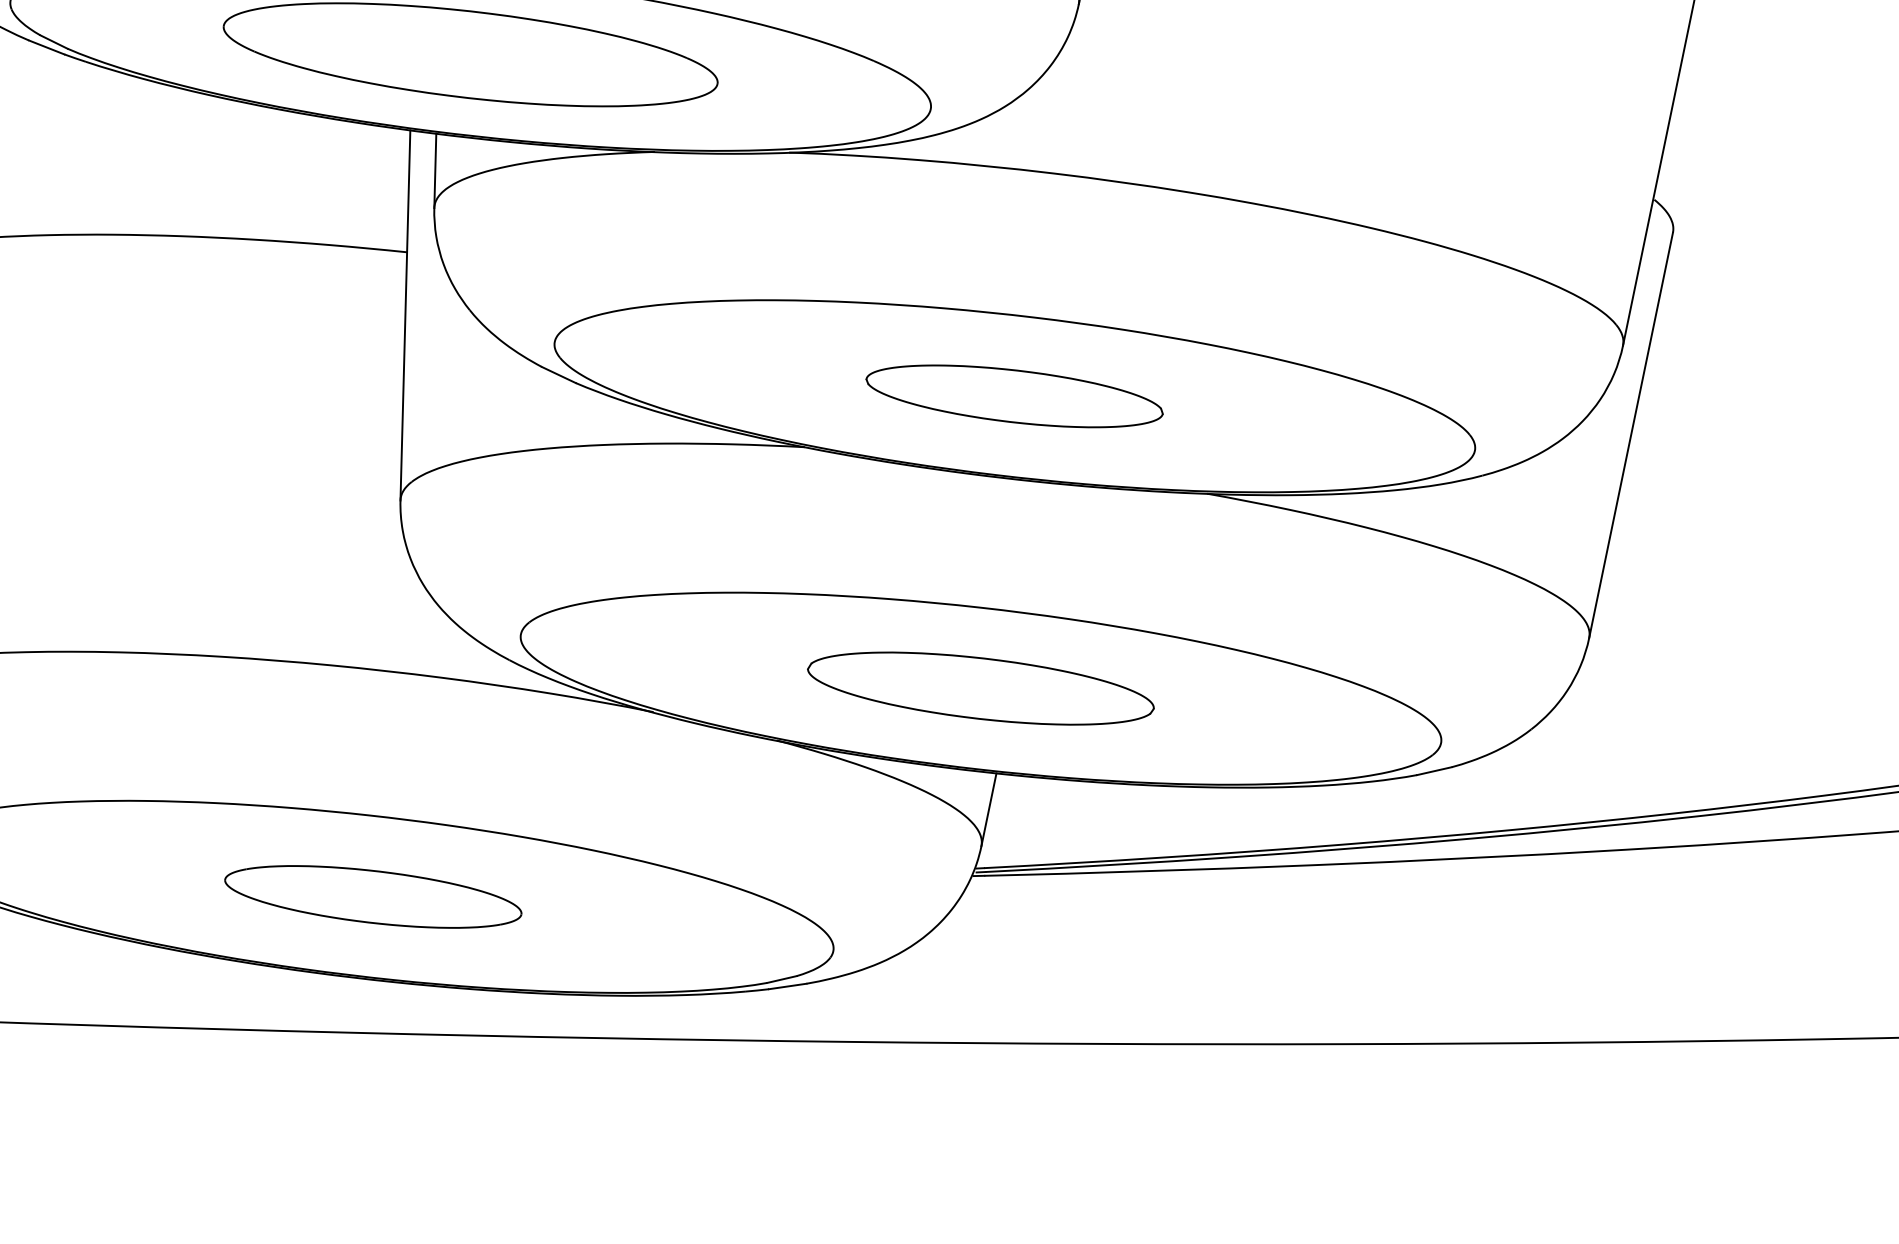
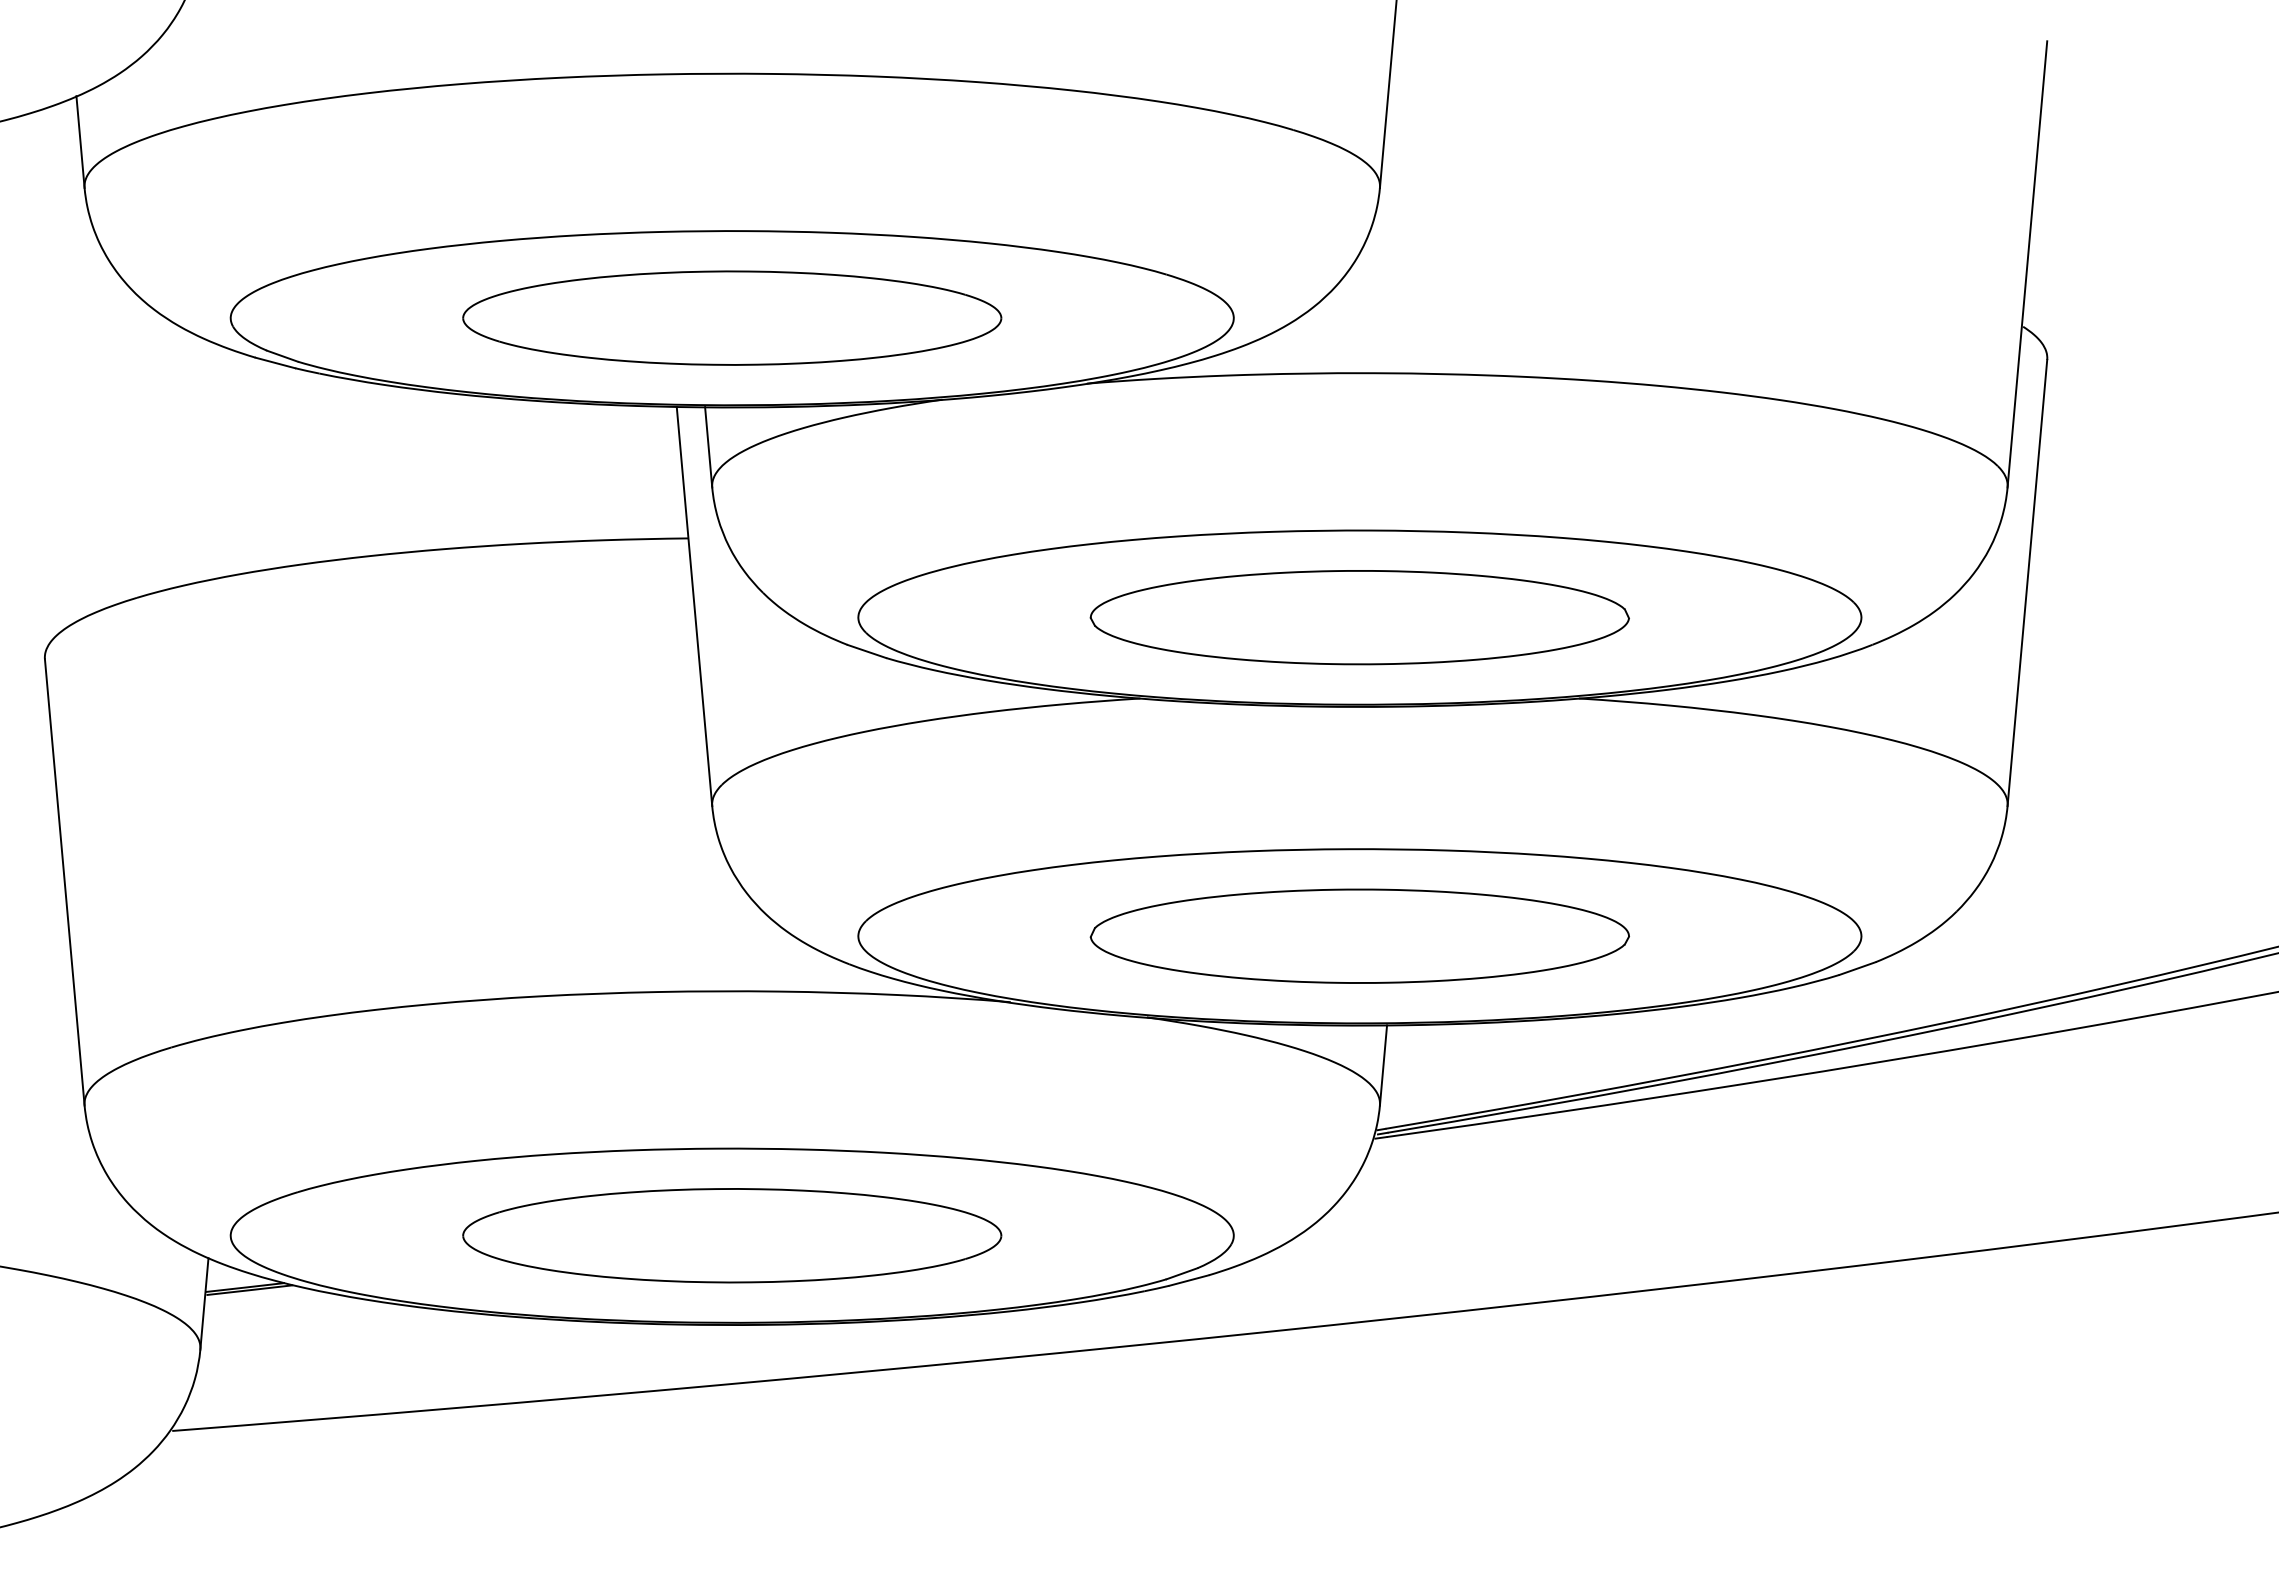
part: (1014, 396) -> (1359, 617), size x1.67
part: (980, 687) -> (1359, 935), size x1.43
part: (373, 896) -> (732, 1235), size x1.67

